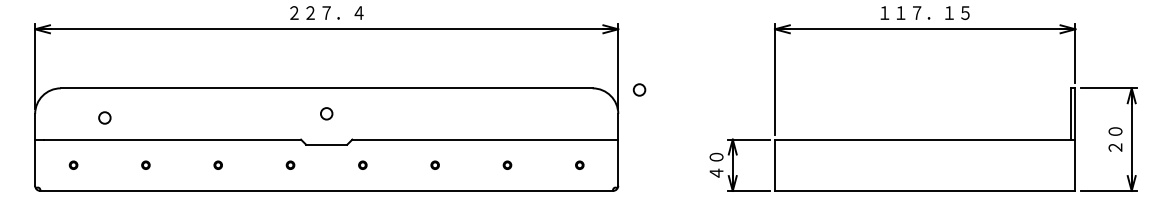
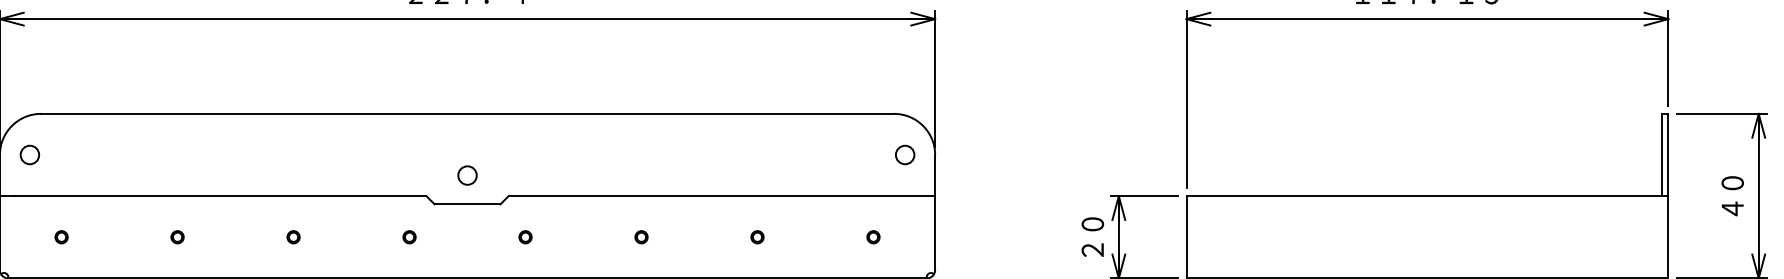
circle: (639, 89) -> (905, 154), moved
circle: (326, 113) -> (467, 175), moved
circle: (104, 117) -> (29, 154), moved
text: (1115, 147) -> (1732, 208), ２０ -> ４０
text: (716, 172) -> (1092, 248), ４０ -> ２０

